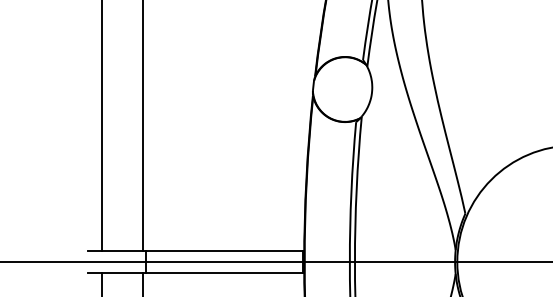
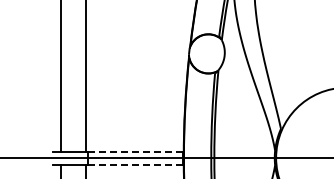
line: (224, 251) -> (135, 151), solid -> dashed
line: (224, 272) -> (135, 164), solid -> dashed

